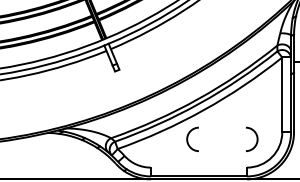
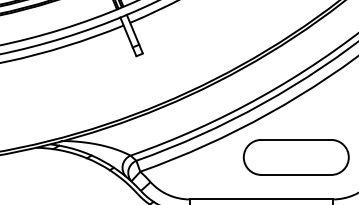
line: (221, 127) -> (294, 139), added
line: (221, 151) -> (294, 175), added
line: (198, 167) -> (260, 199), added

